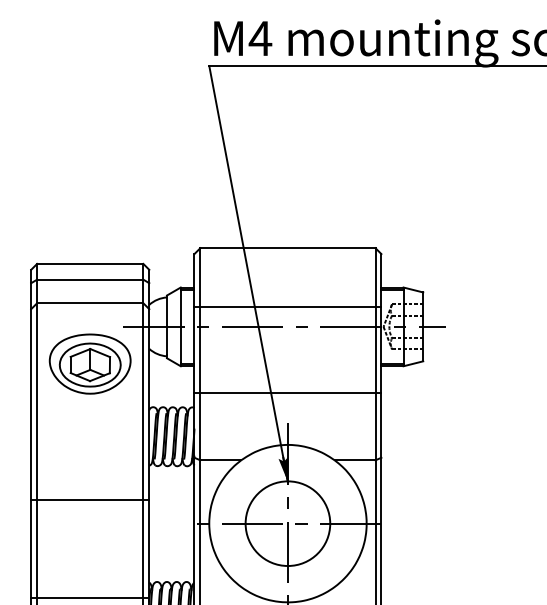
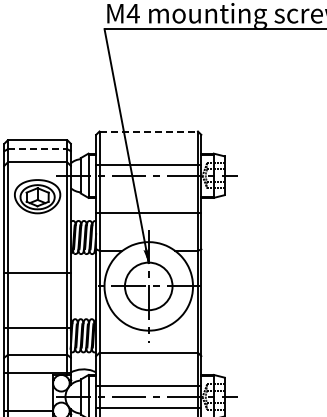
line: (289, 248) -> (149, 131), solid -> dashed
line: (90, 280) -> (37, 149), solid -> dashed

